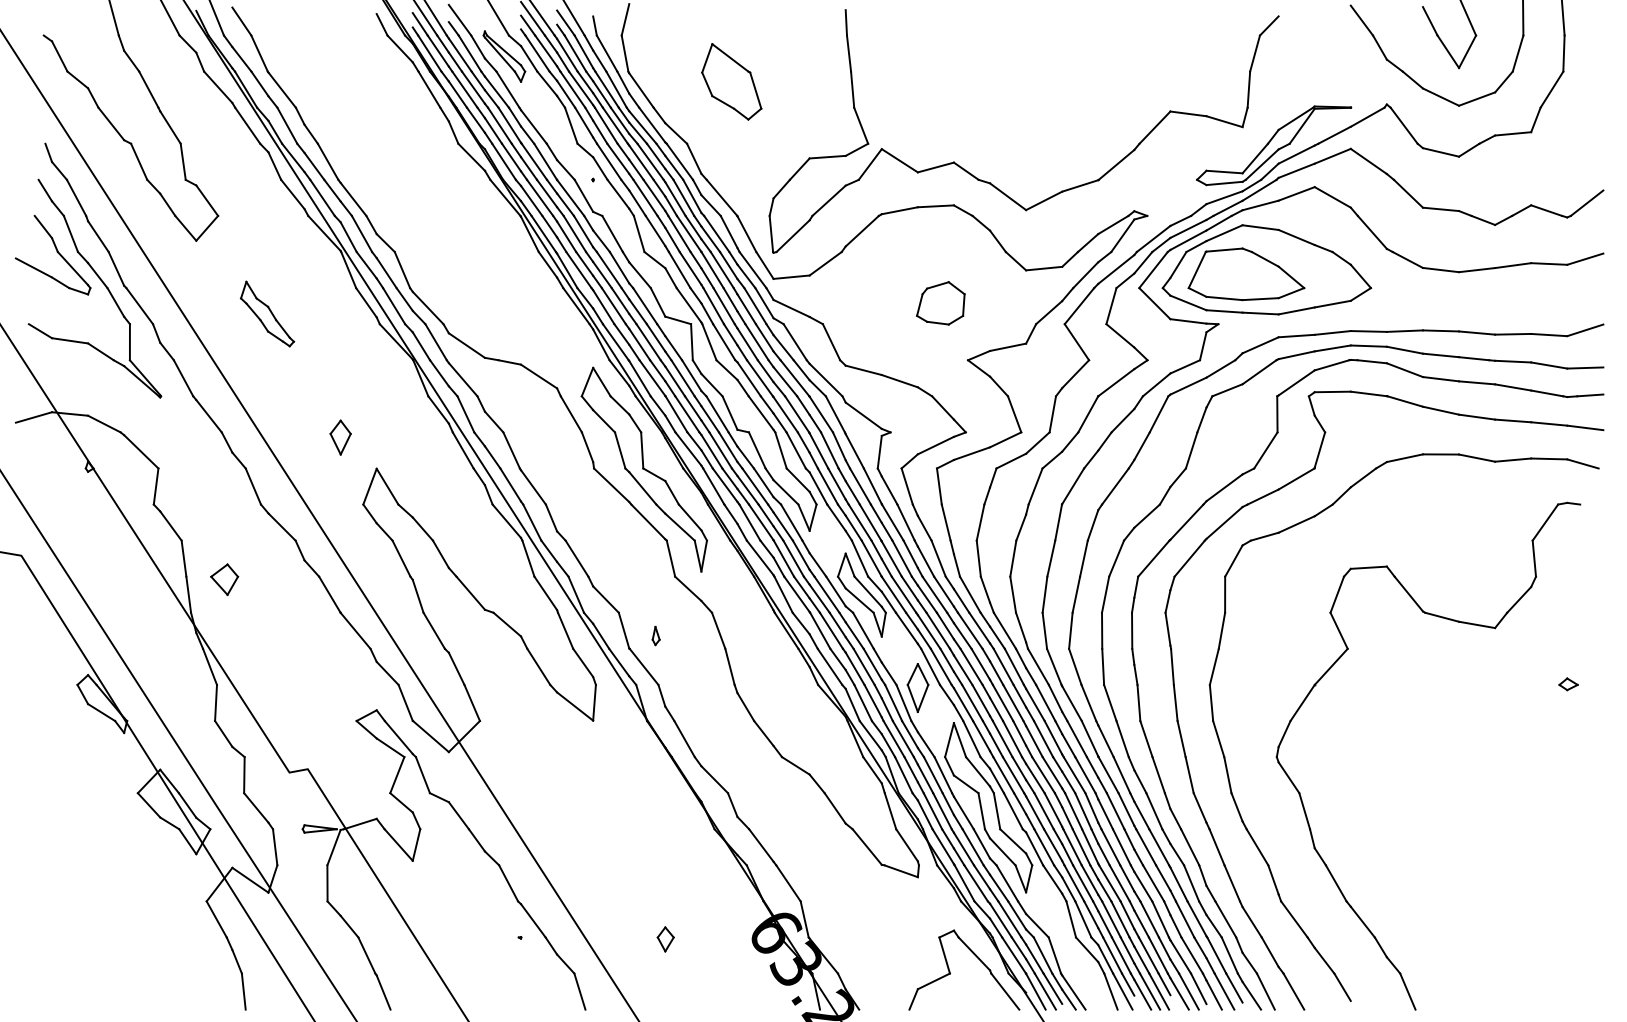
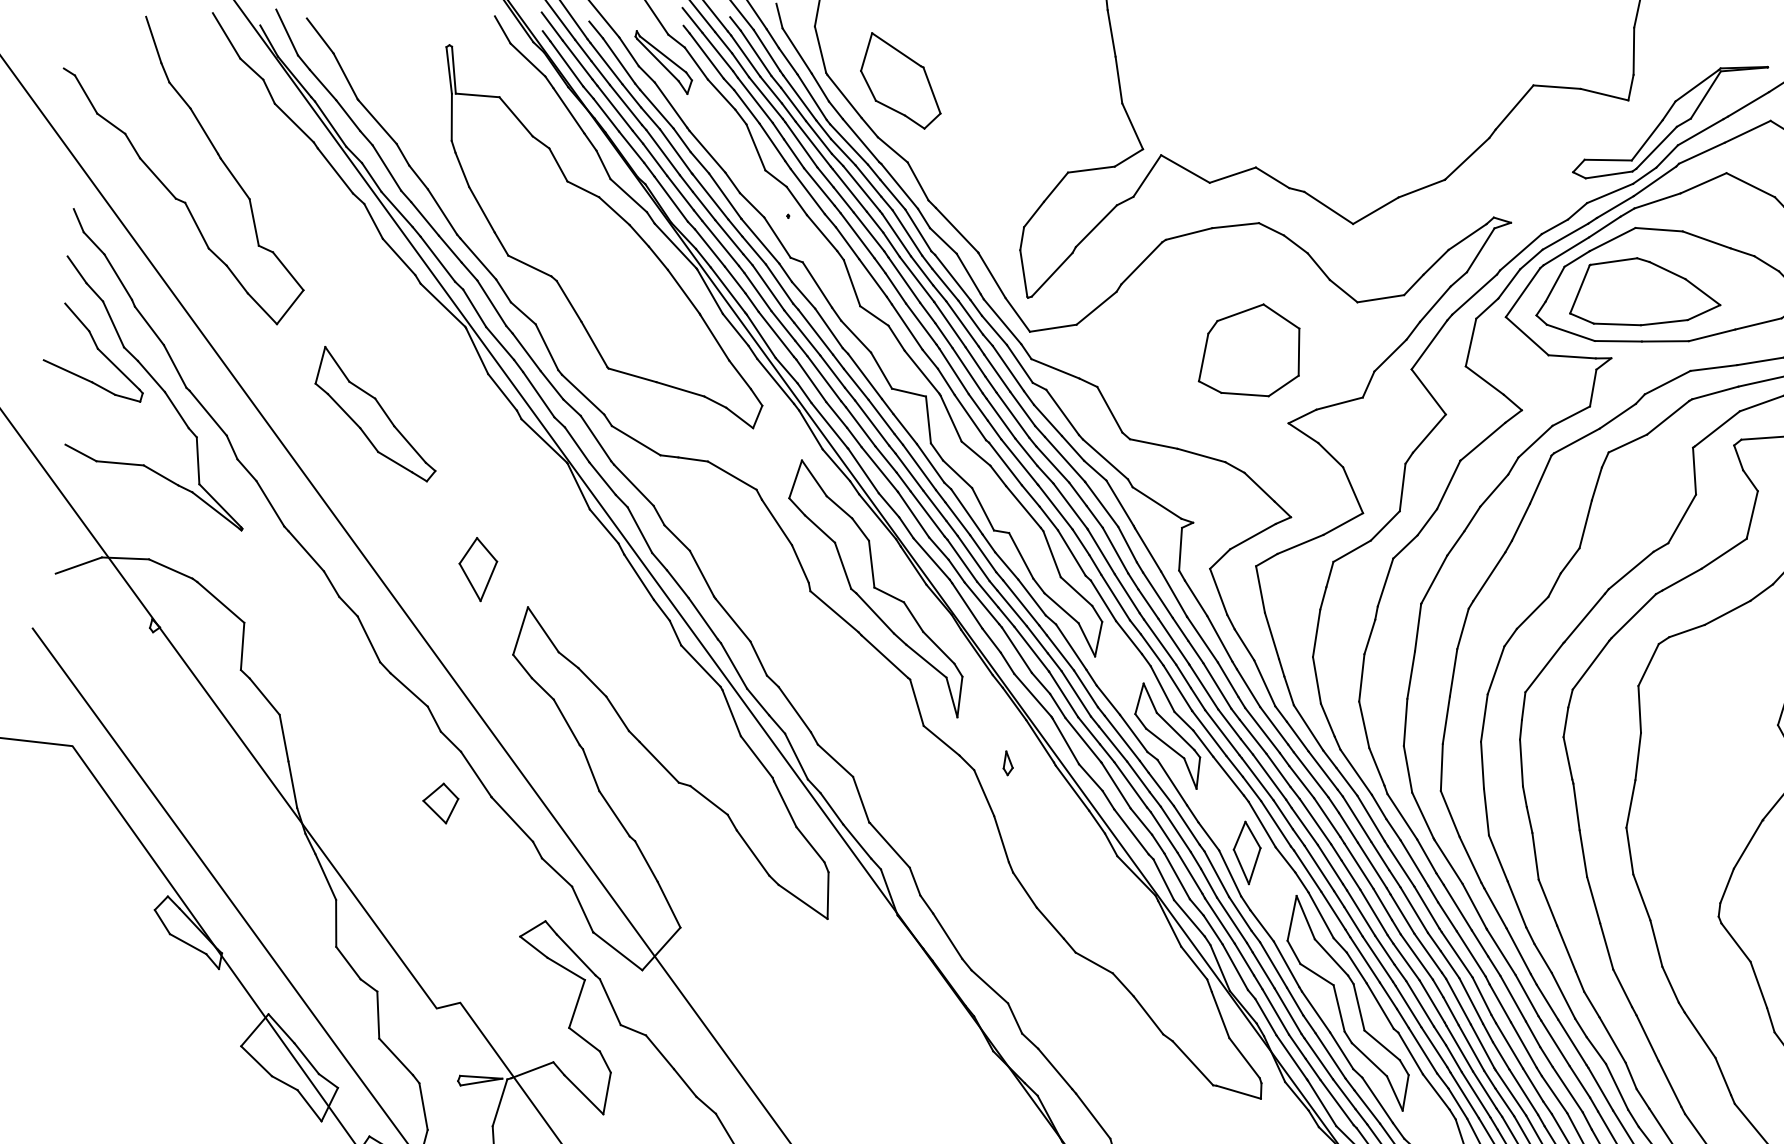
part: (731, 81) -> (899, 80), moved
part: (451, 187) -> (604, 236), added
part: (940, 303) -> (1248, 351), size x1.67
part: (267, 313) -> (374, 413), size x1.67
part: (340, 437) -> (478, 569), size x1.43
part: (224, 579) -> (440, 803), moved
part: (655, 635) -> (1007, 762), moved

